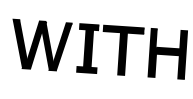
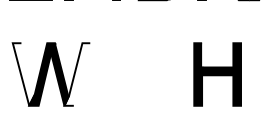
fill: (20, 44) -> (23, 74), removed
fill: (61, 46) -> (77, 74), removed
part: (119, 50) -> (153, 74), removed

